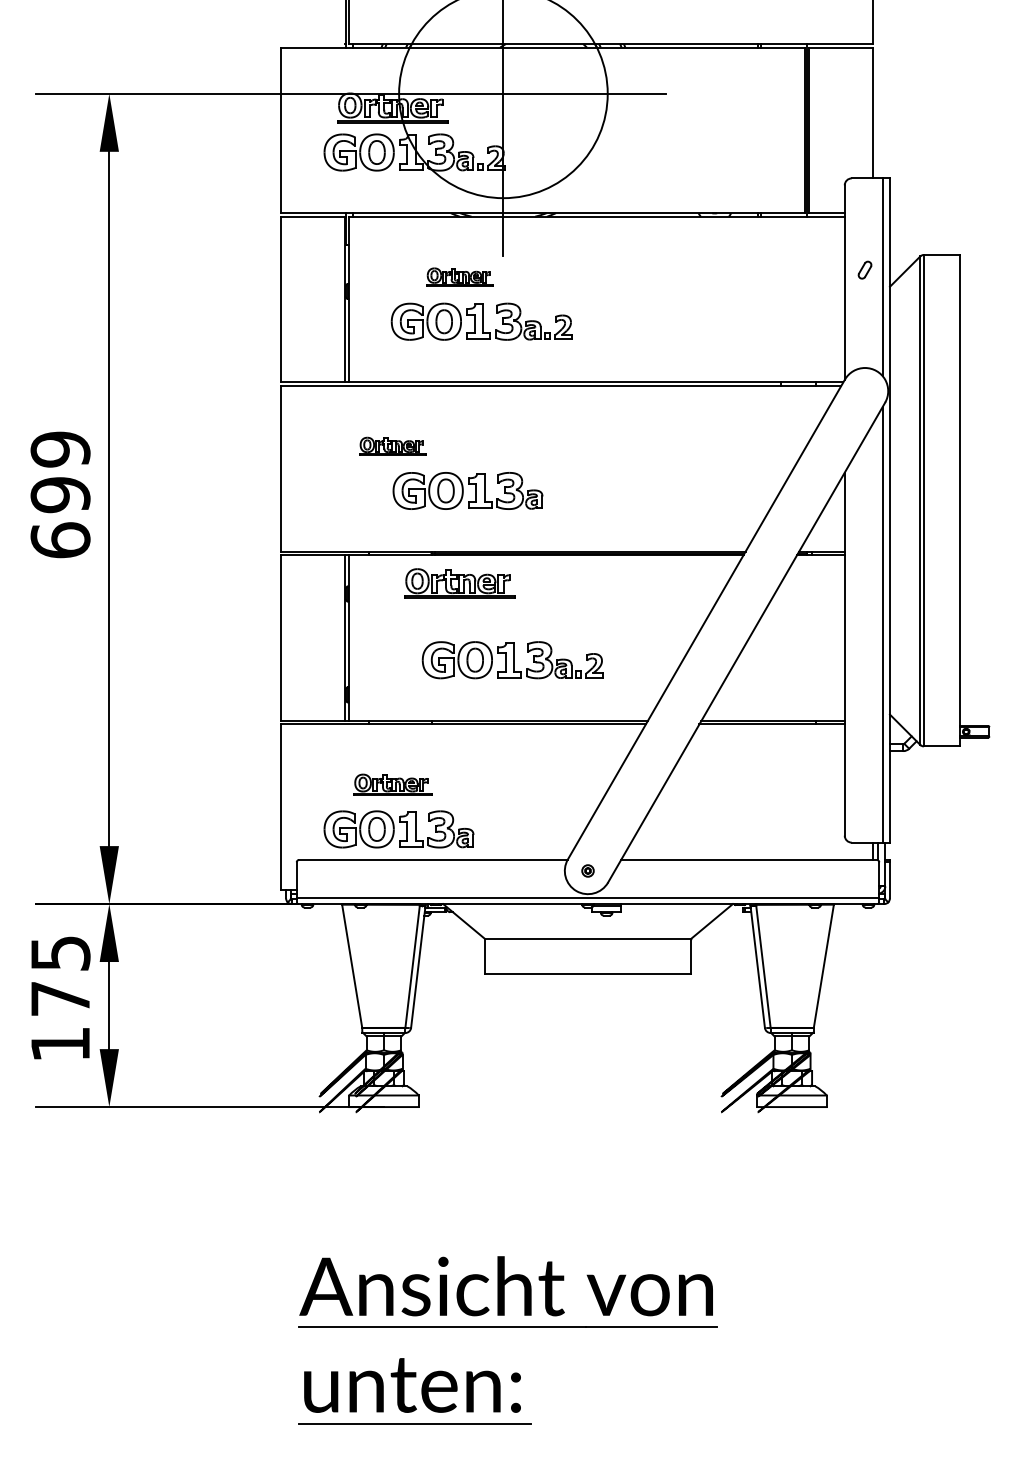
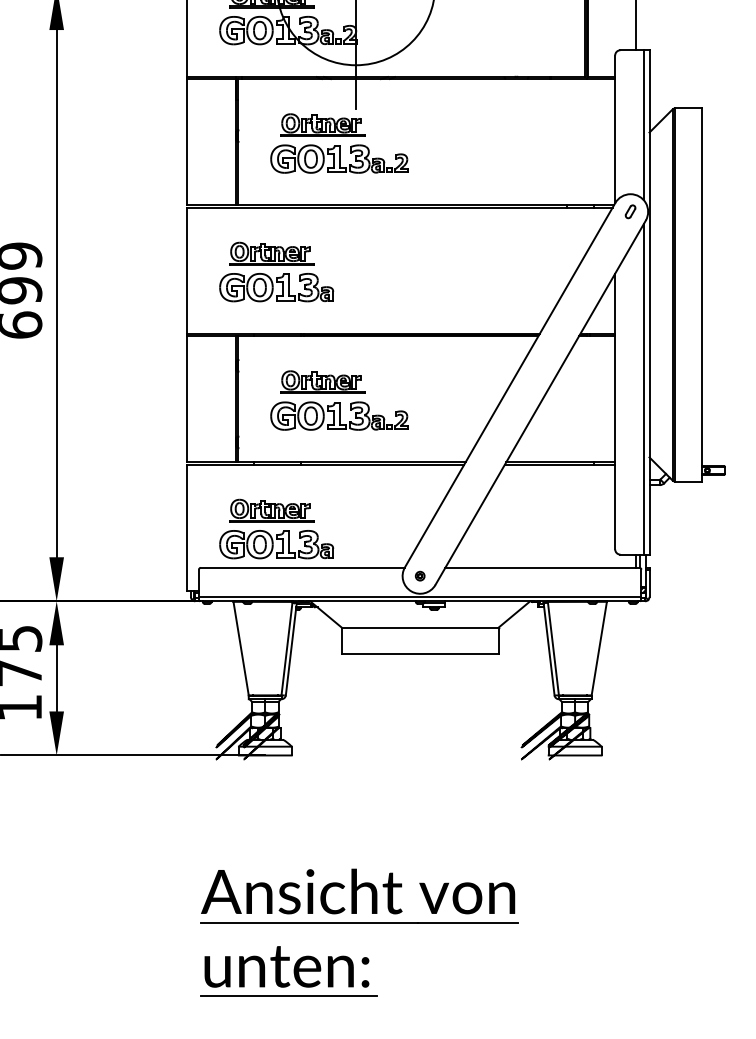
part: (864, 269) -> (630, 211), moved
part: (459, 276) -> (322, 124), size x1.67
part: (392, 446) -> (271, 253), size x1.67
part: (467, 490) -> (276, 287), moved
part: (459, 583) -> (322, 382), moved
part: (512, 660) -> (339, 416), moved
part: (392, 784) -> (271, 510), size x1.43

